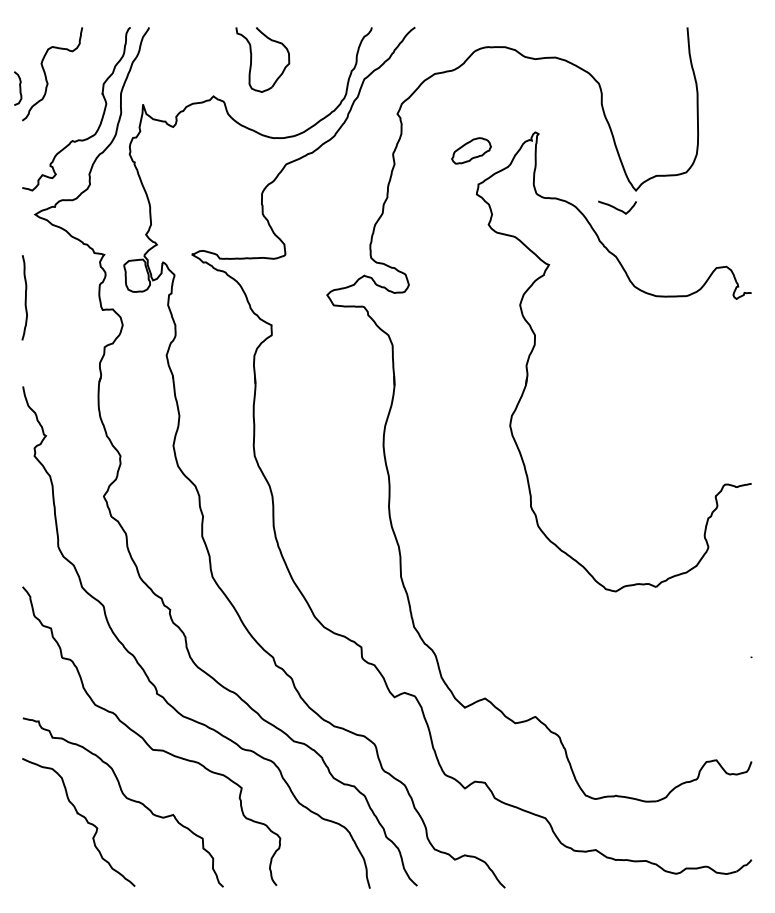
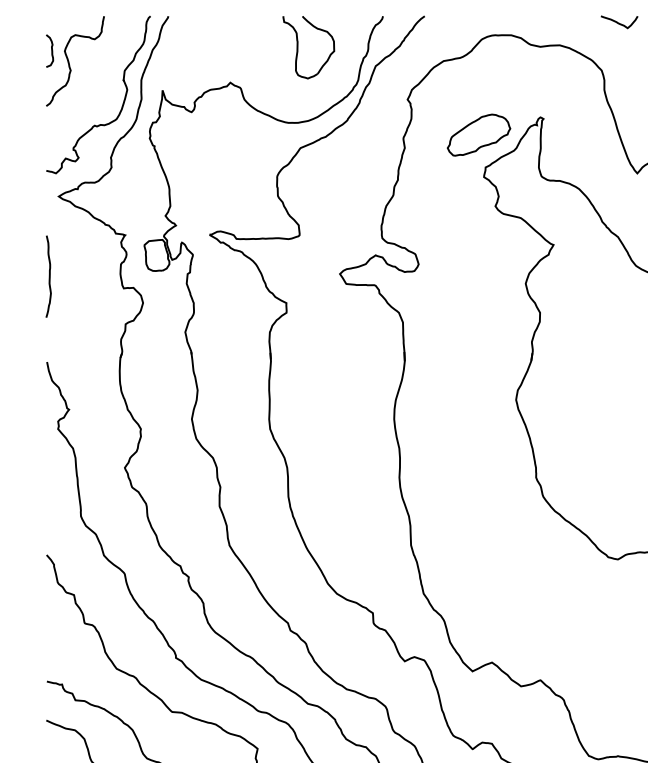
part: (252, 56) -> (298, 44), moved
curve: (19, 88) -> (51, 51), moved
part: (471, 150) -> (478, 134), size x1.67
curve: (616, 207) -> (618, 22), moved

